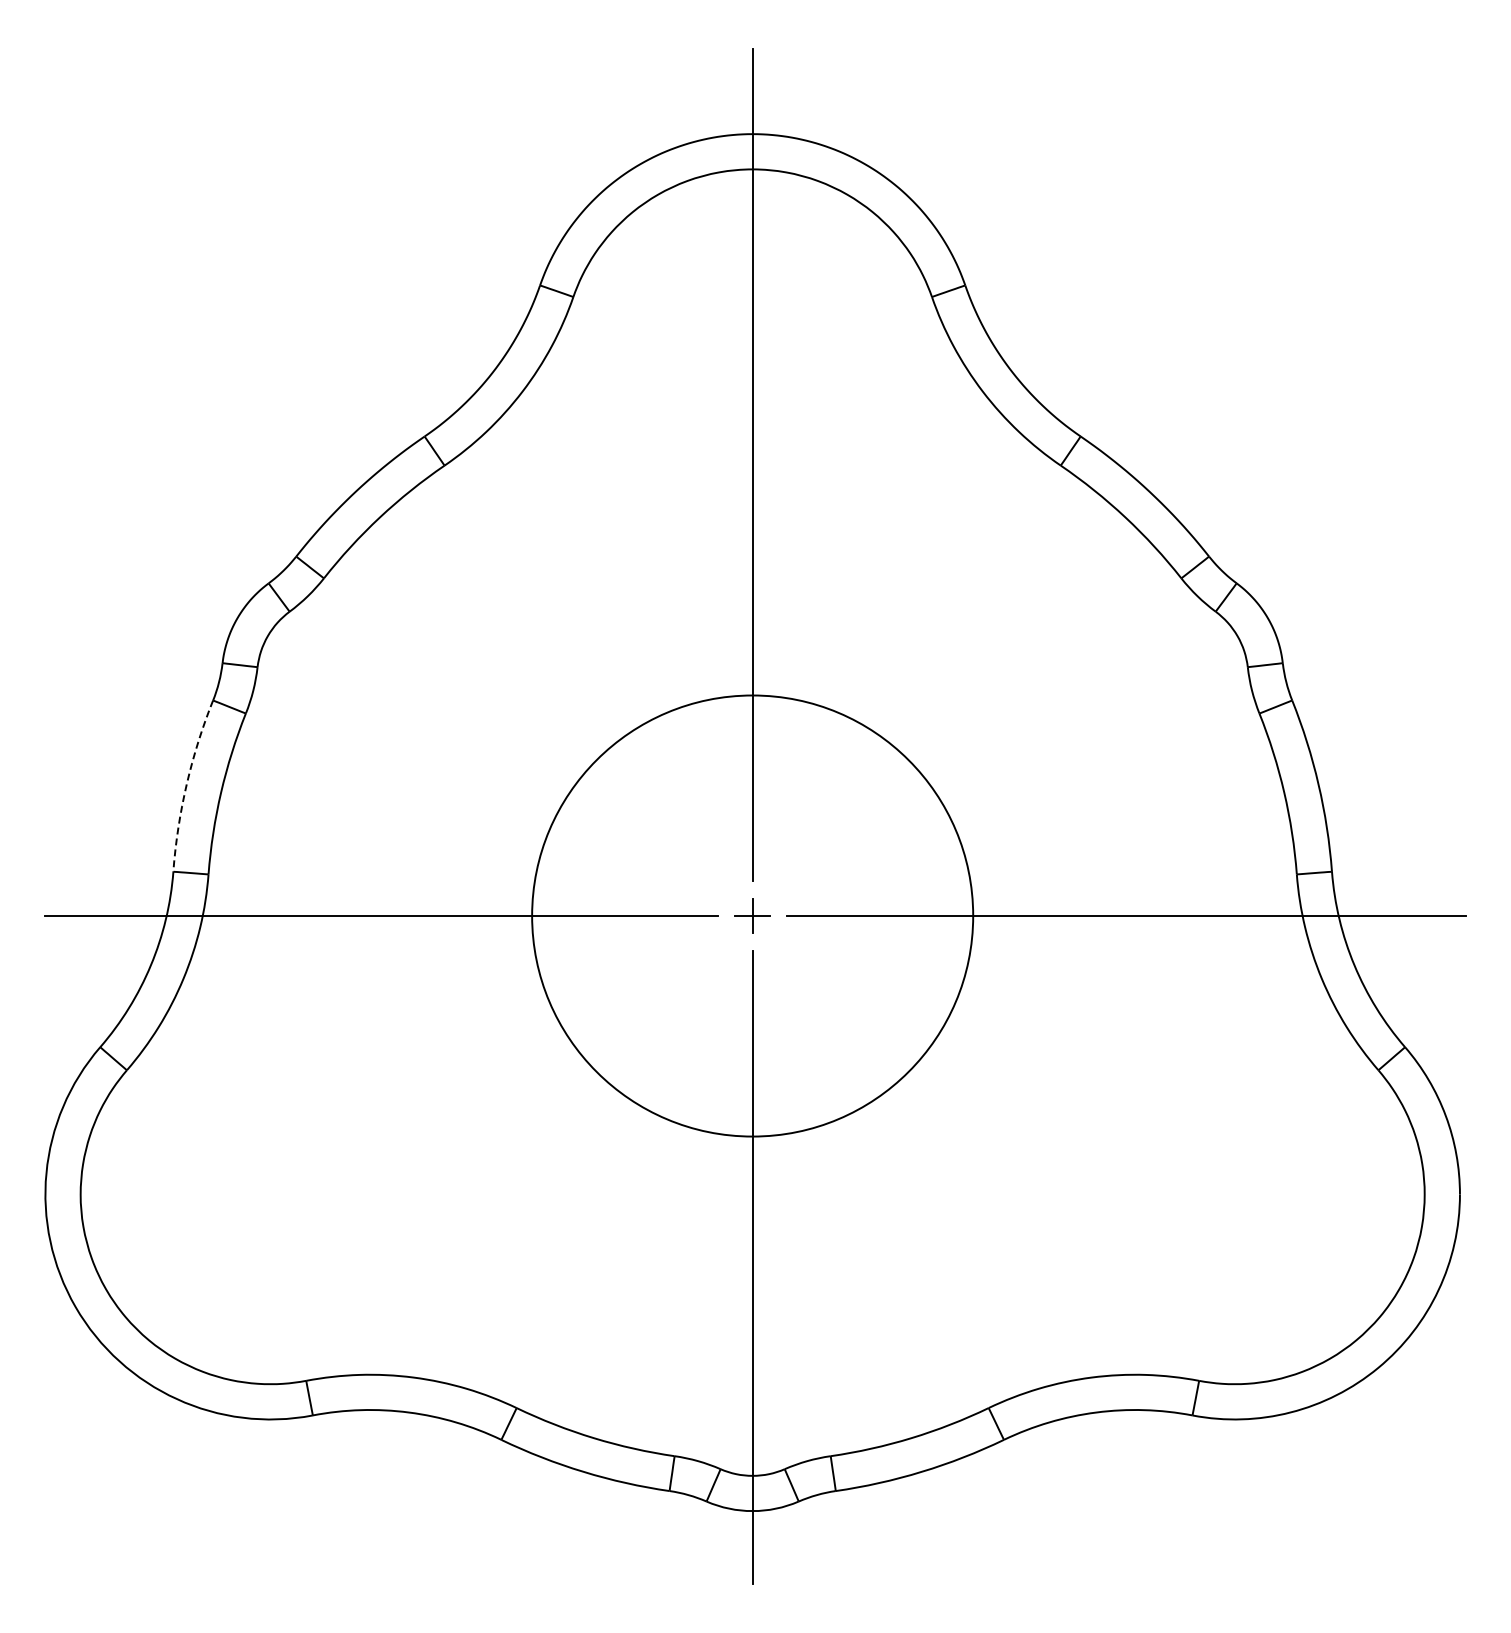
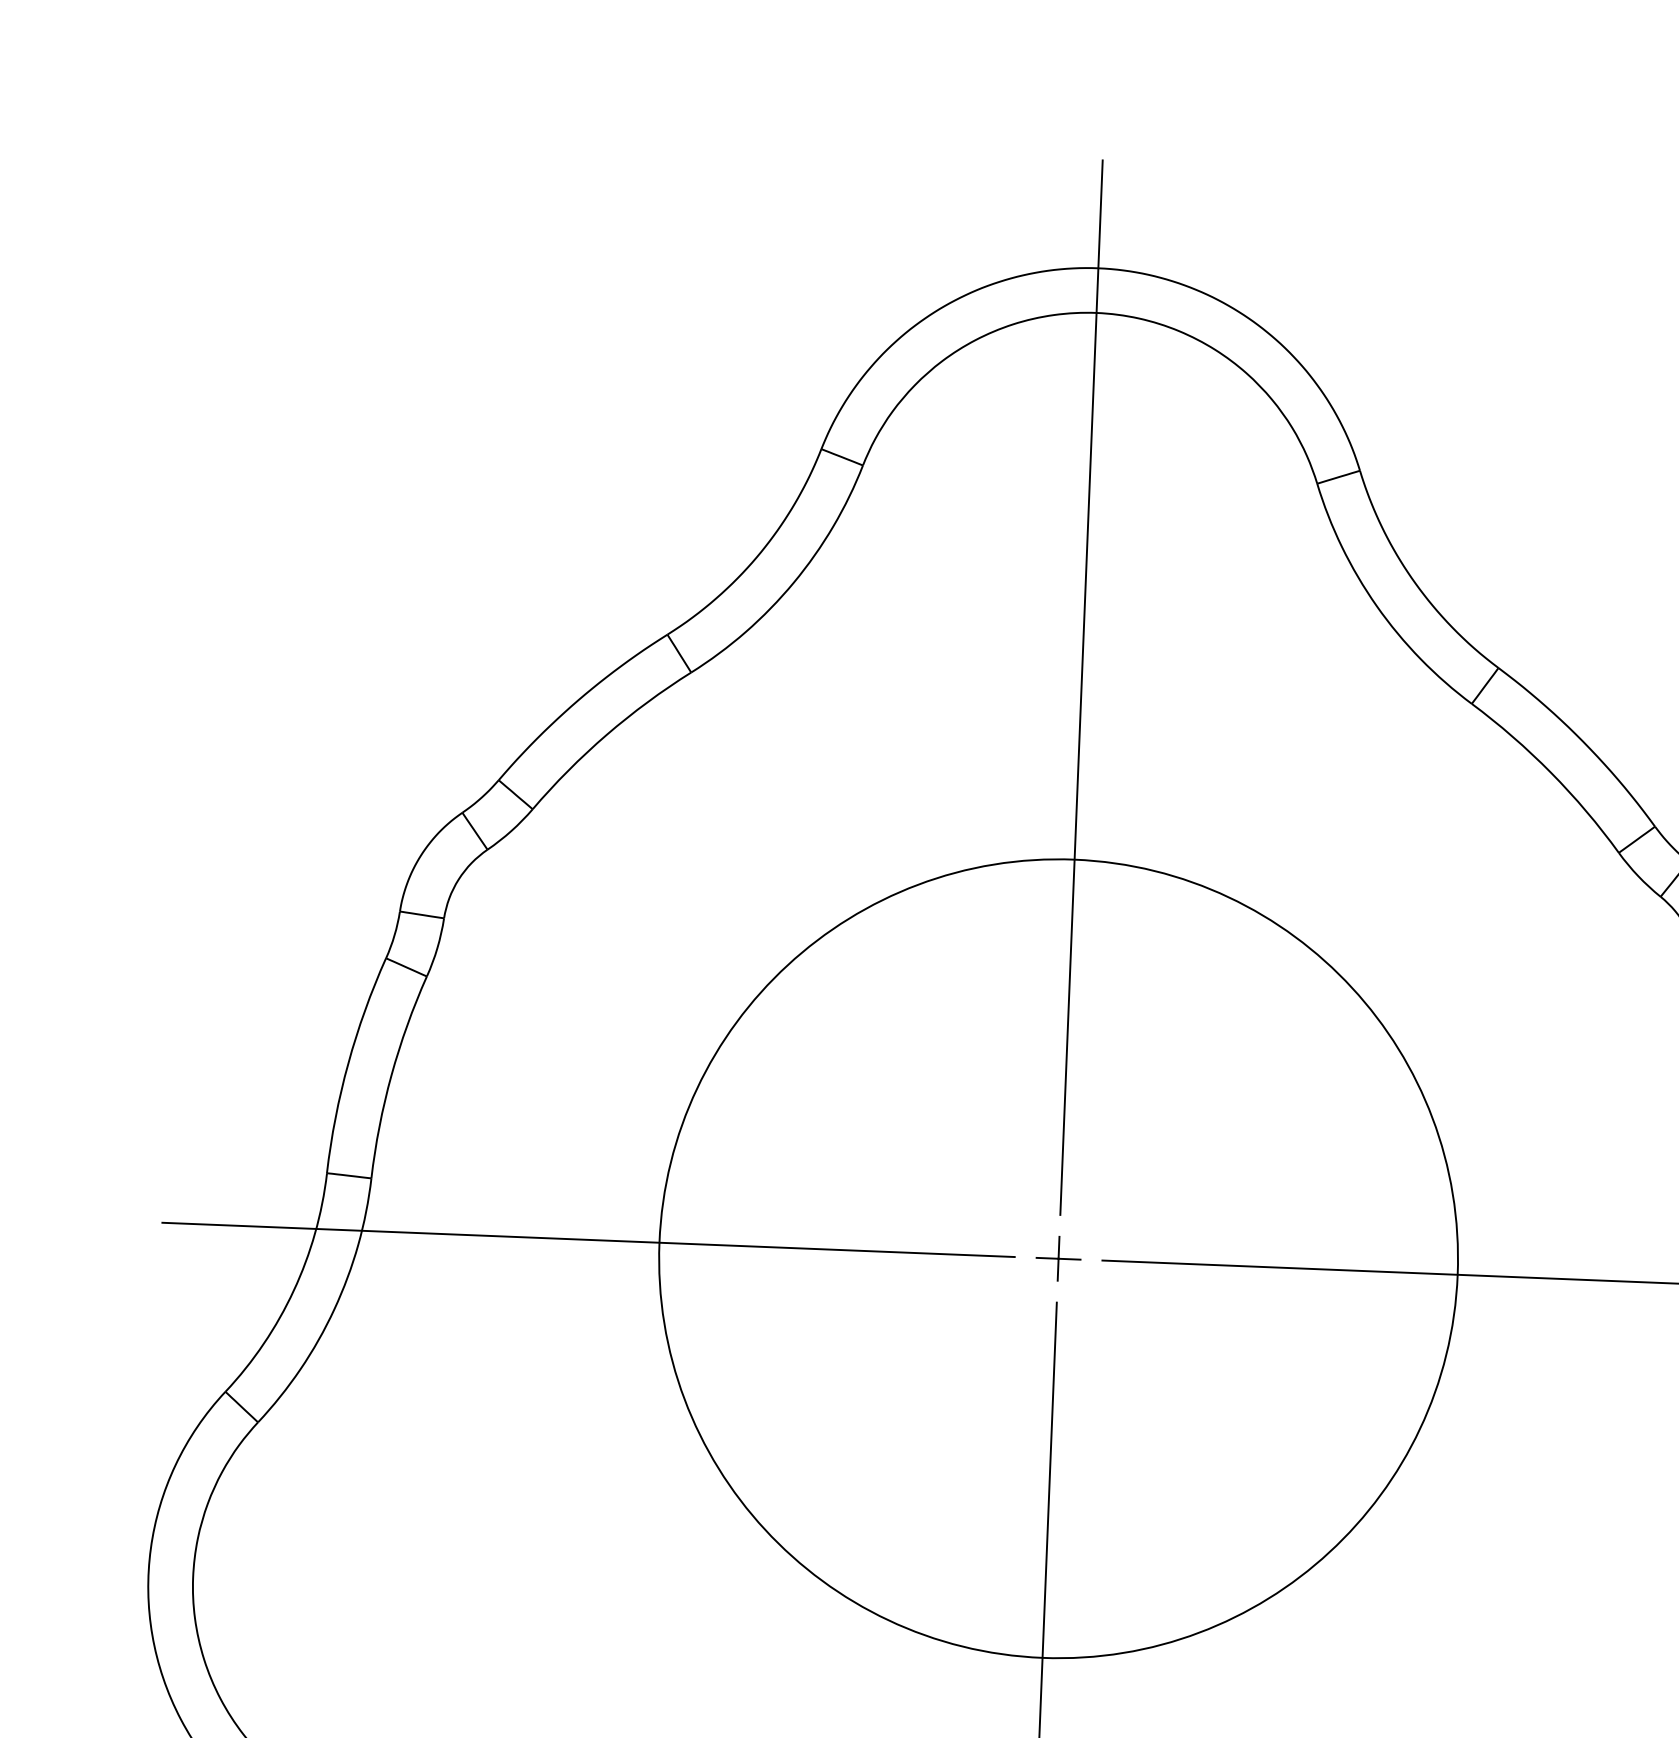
arc: (186, 784) -> (348, 1063), dashed -> solid
circle: (752, 915) -> (1058, 1258), size x1.43

